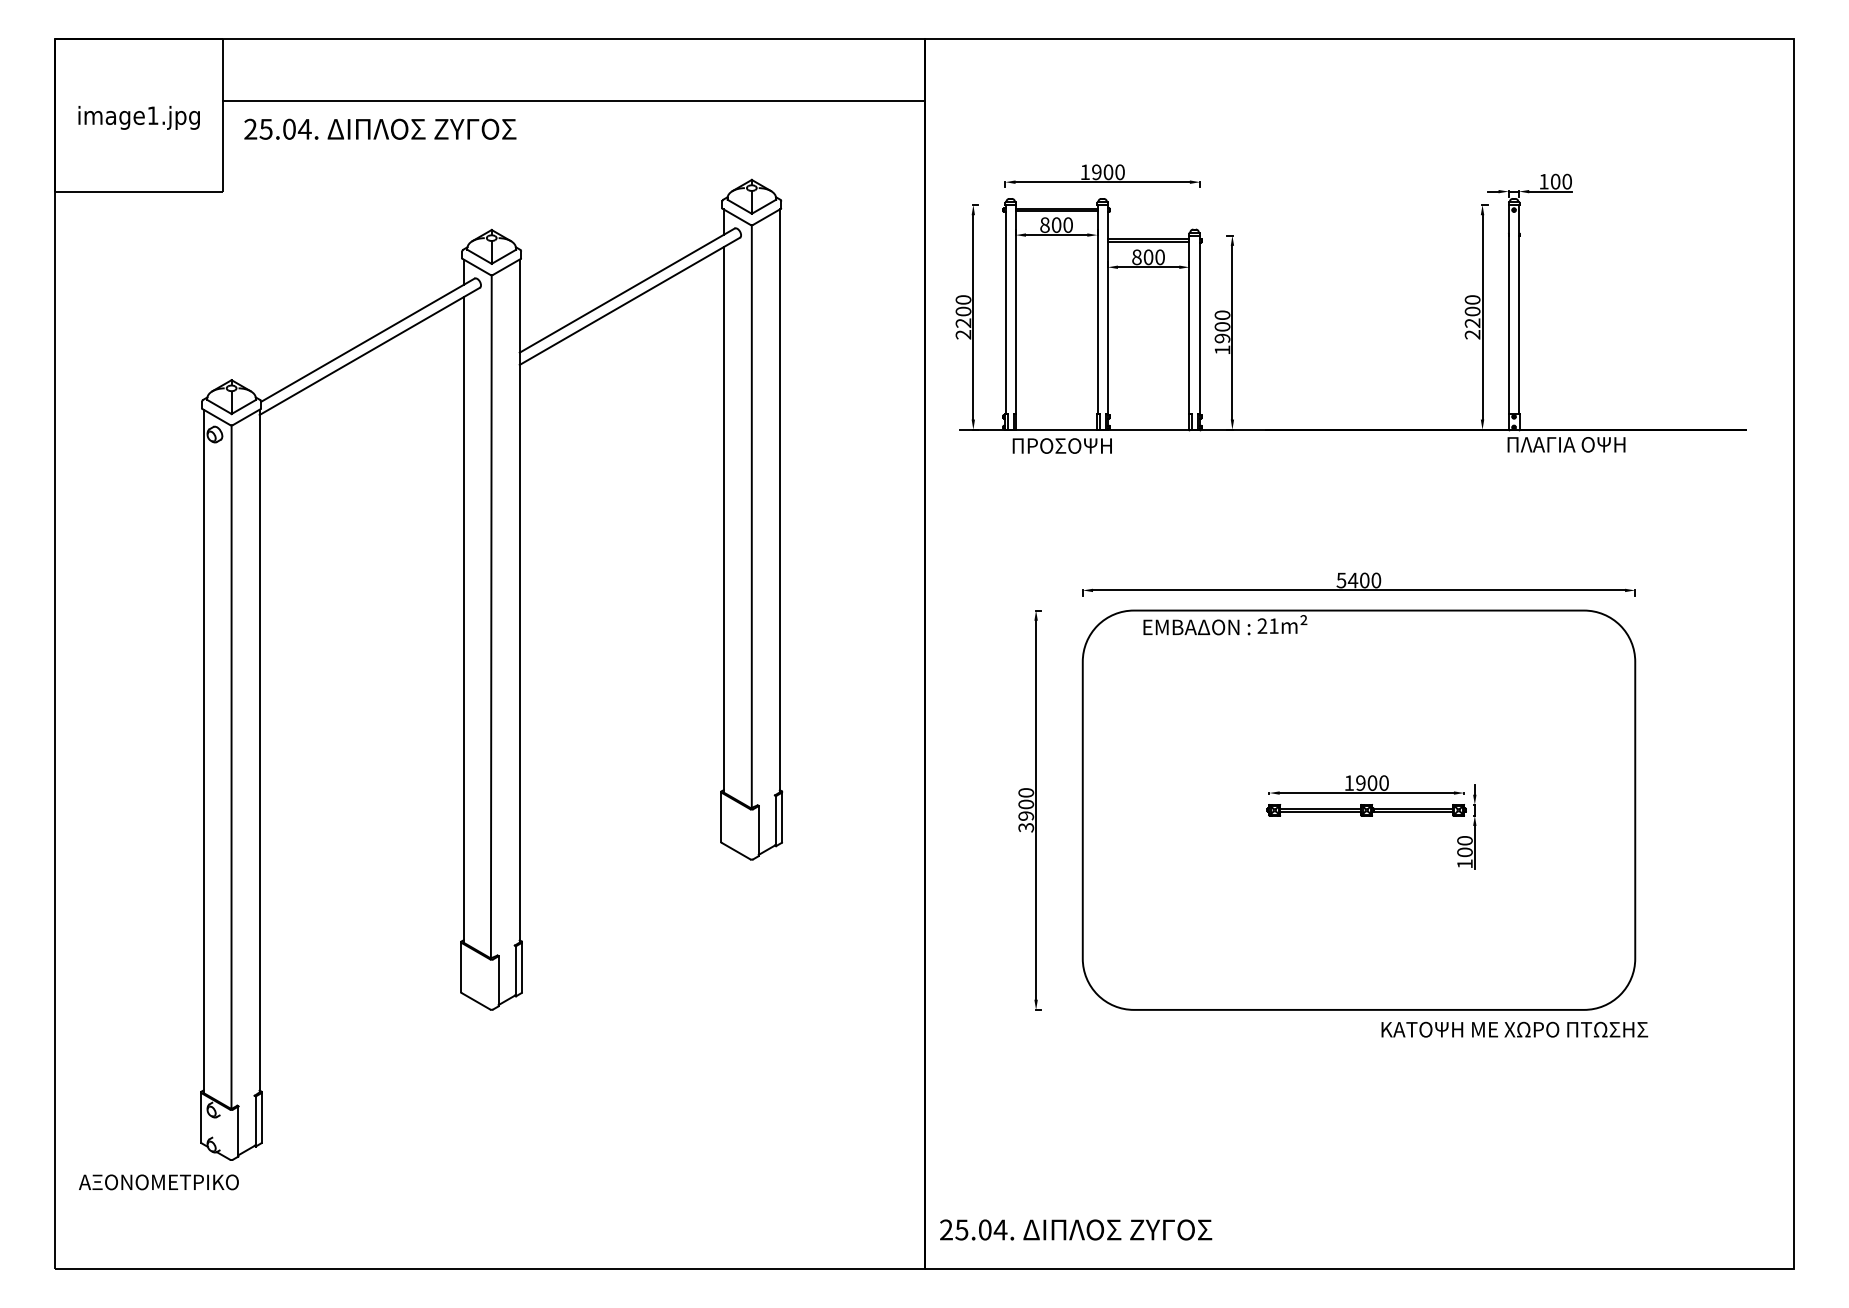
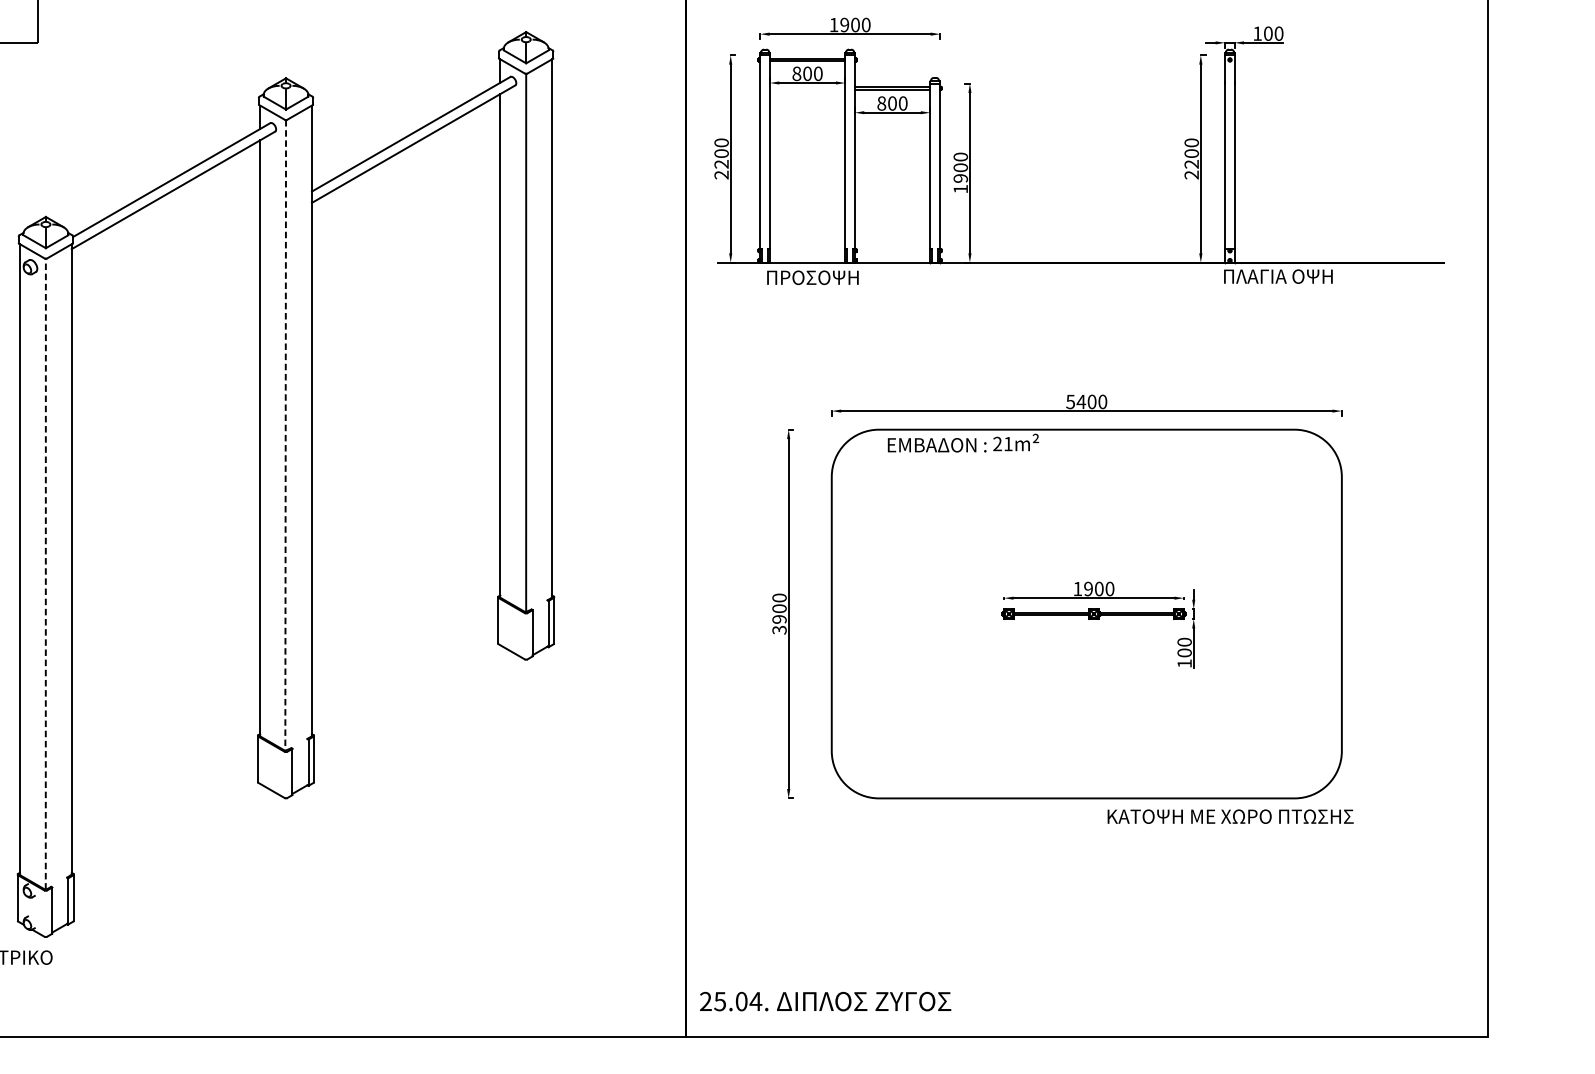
line: (491, 616) -> (285, 435), solid -> dashed
line: (231, 767) -> (45, 574), solid -> dashed

